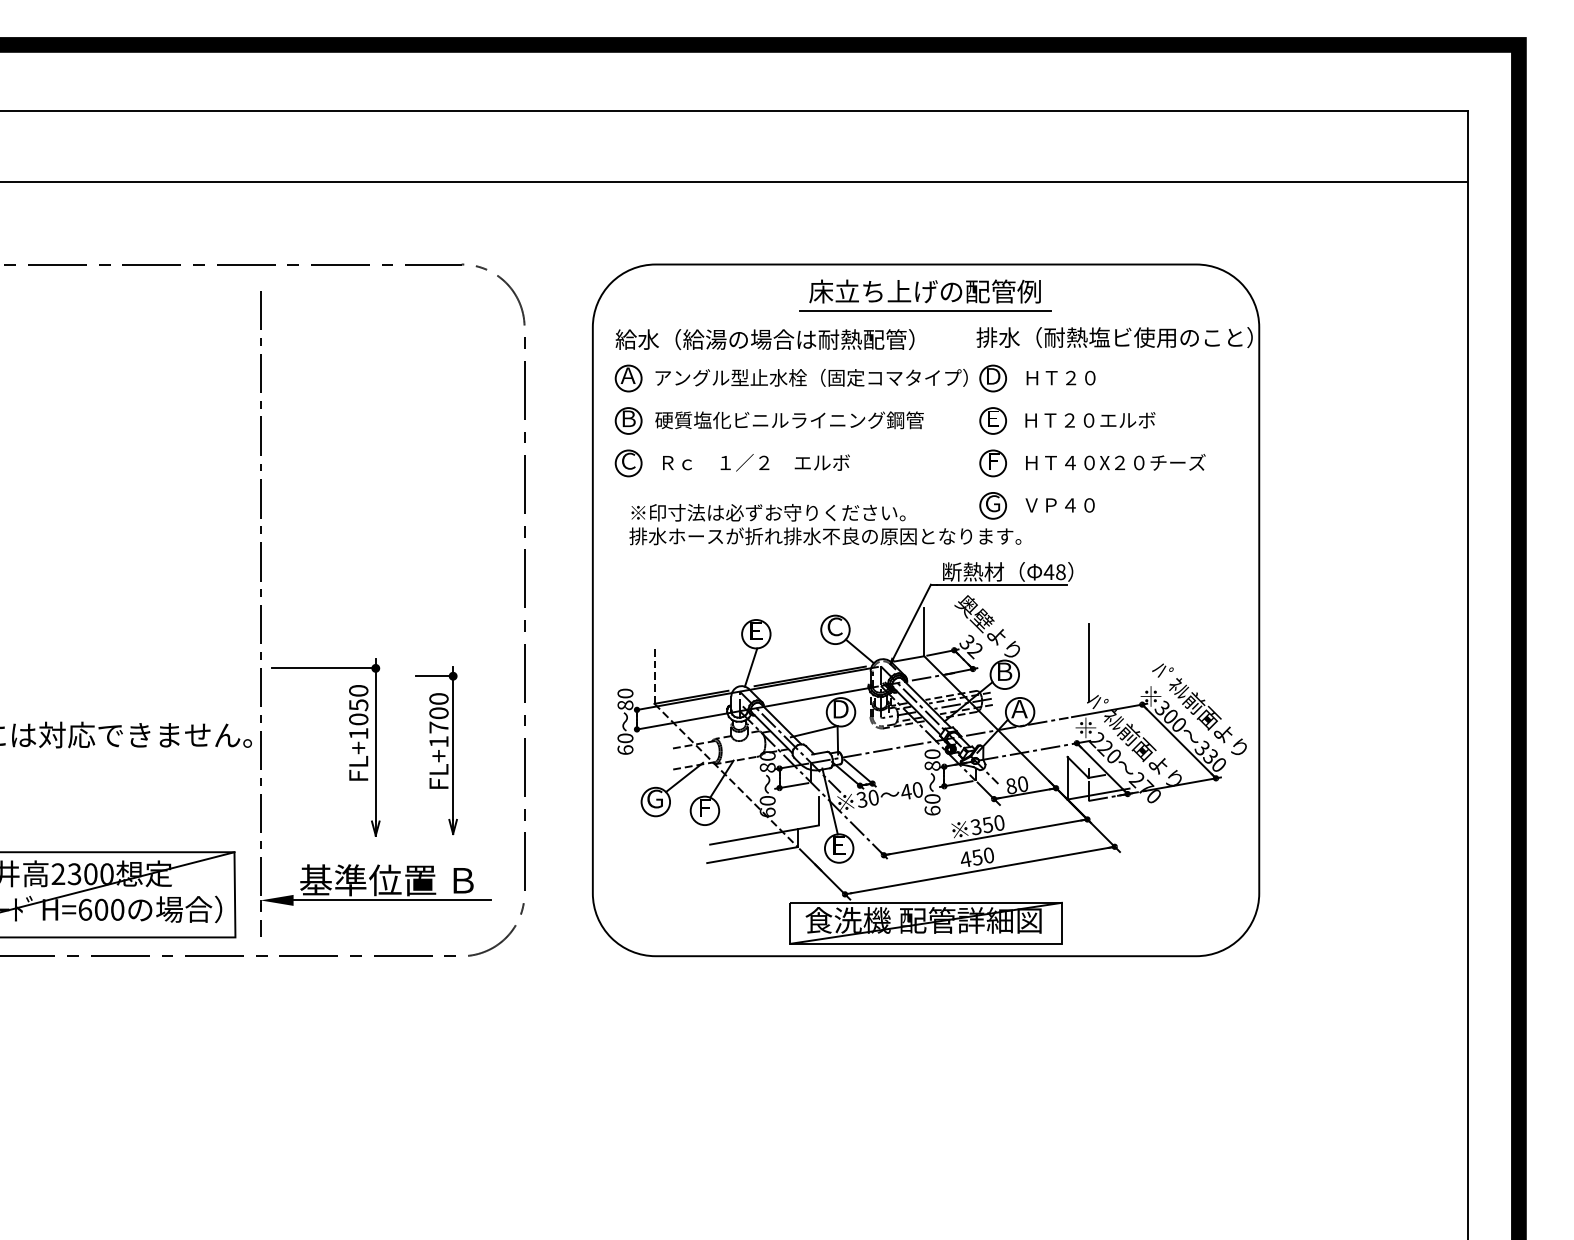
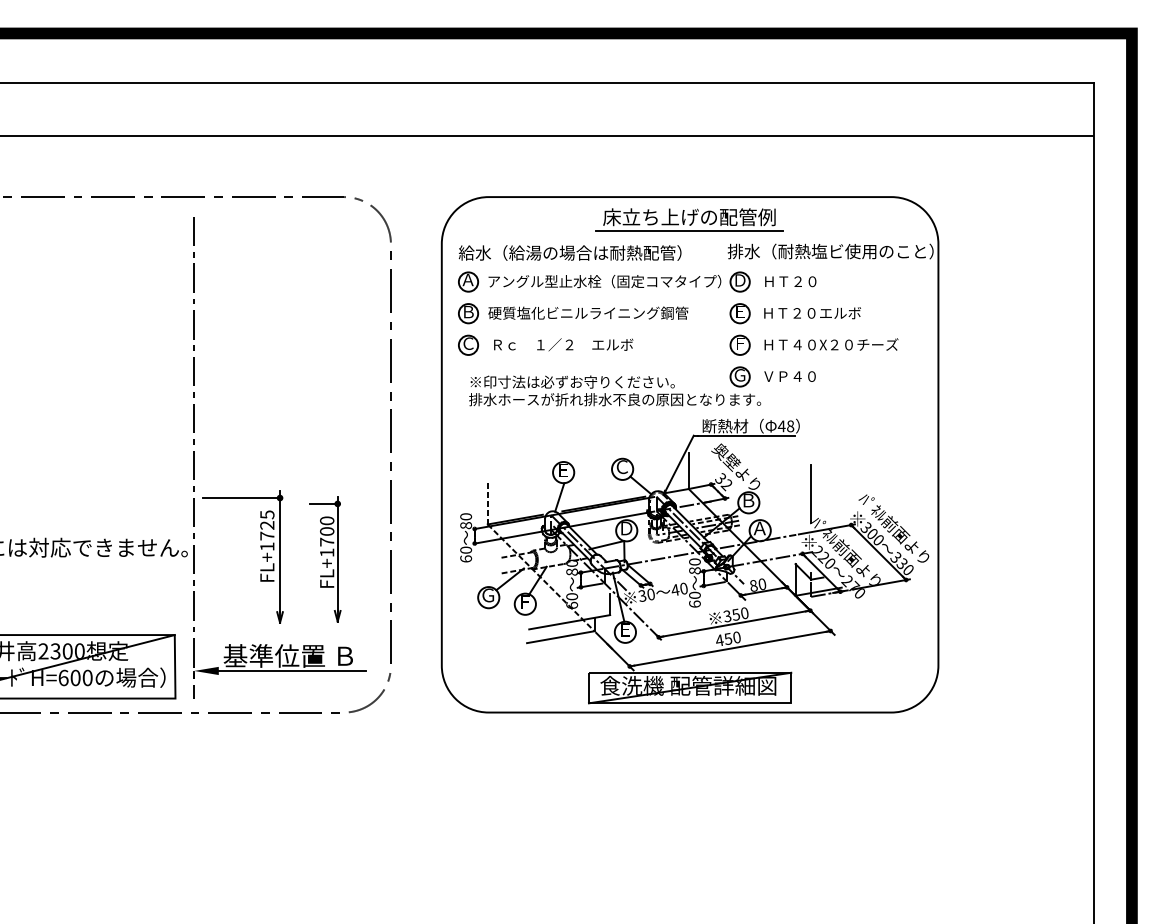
text: (358, 705) -> (267, 525), FL+1050 -> FL+1725

